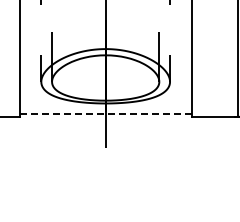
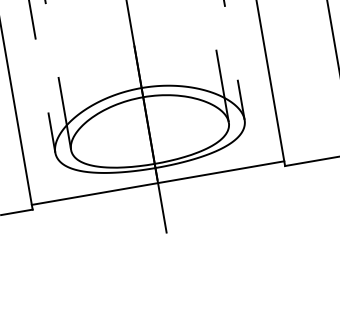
line: (105, 113) -> (157, 182), dashed -> solid

